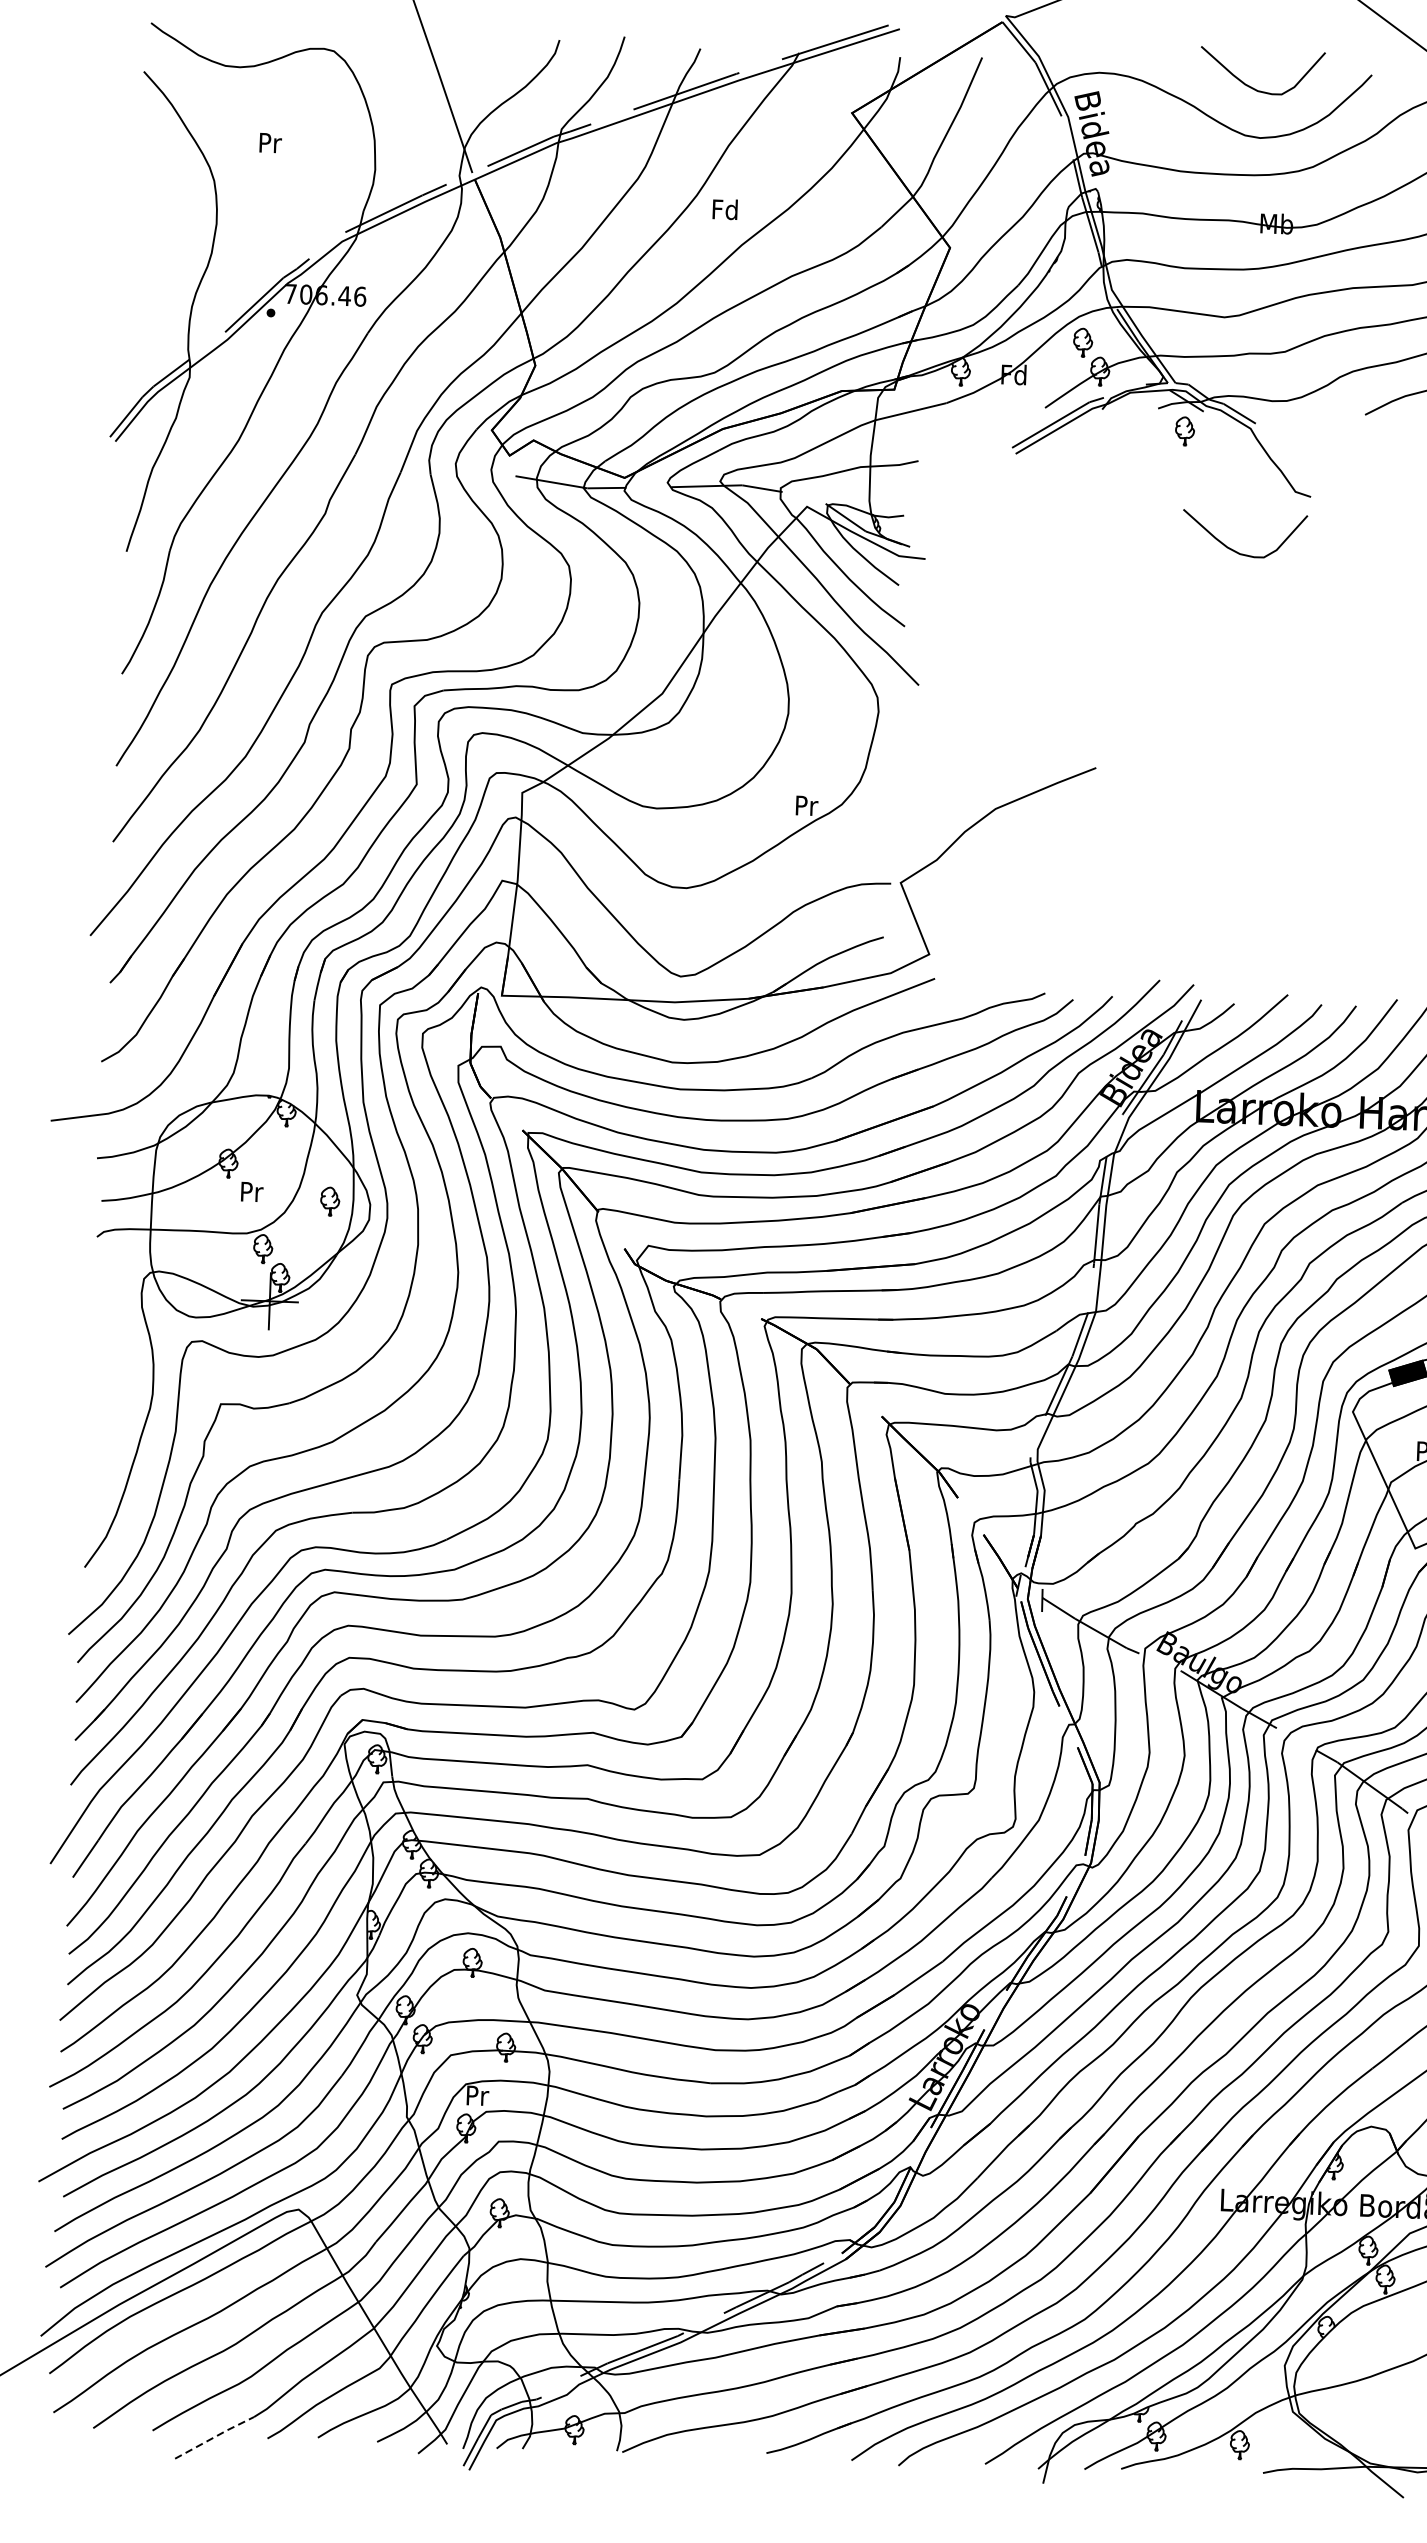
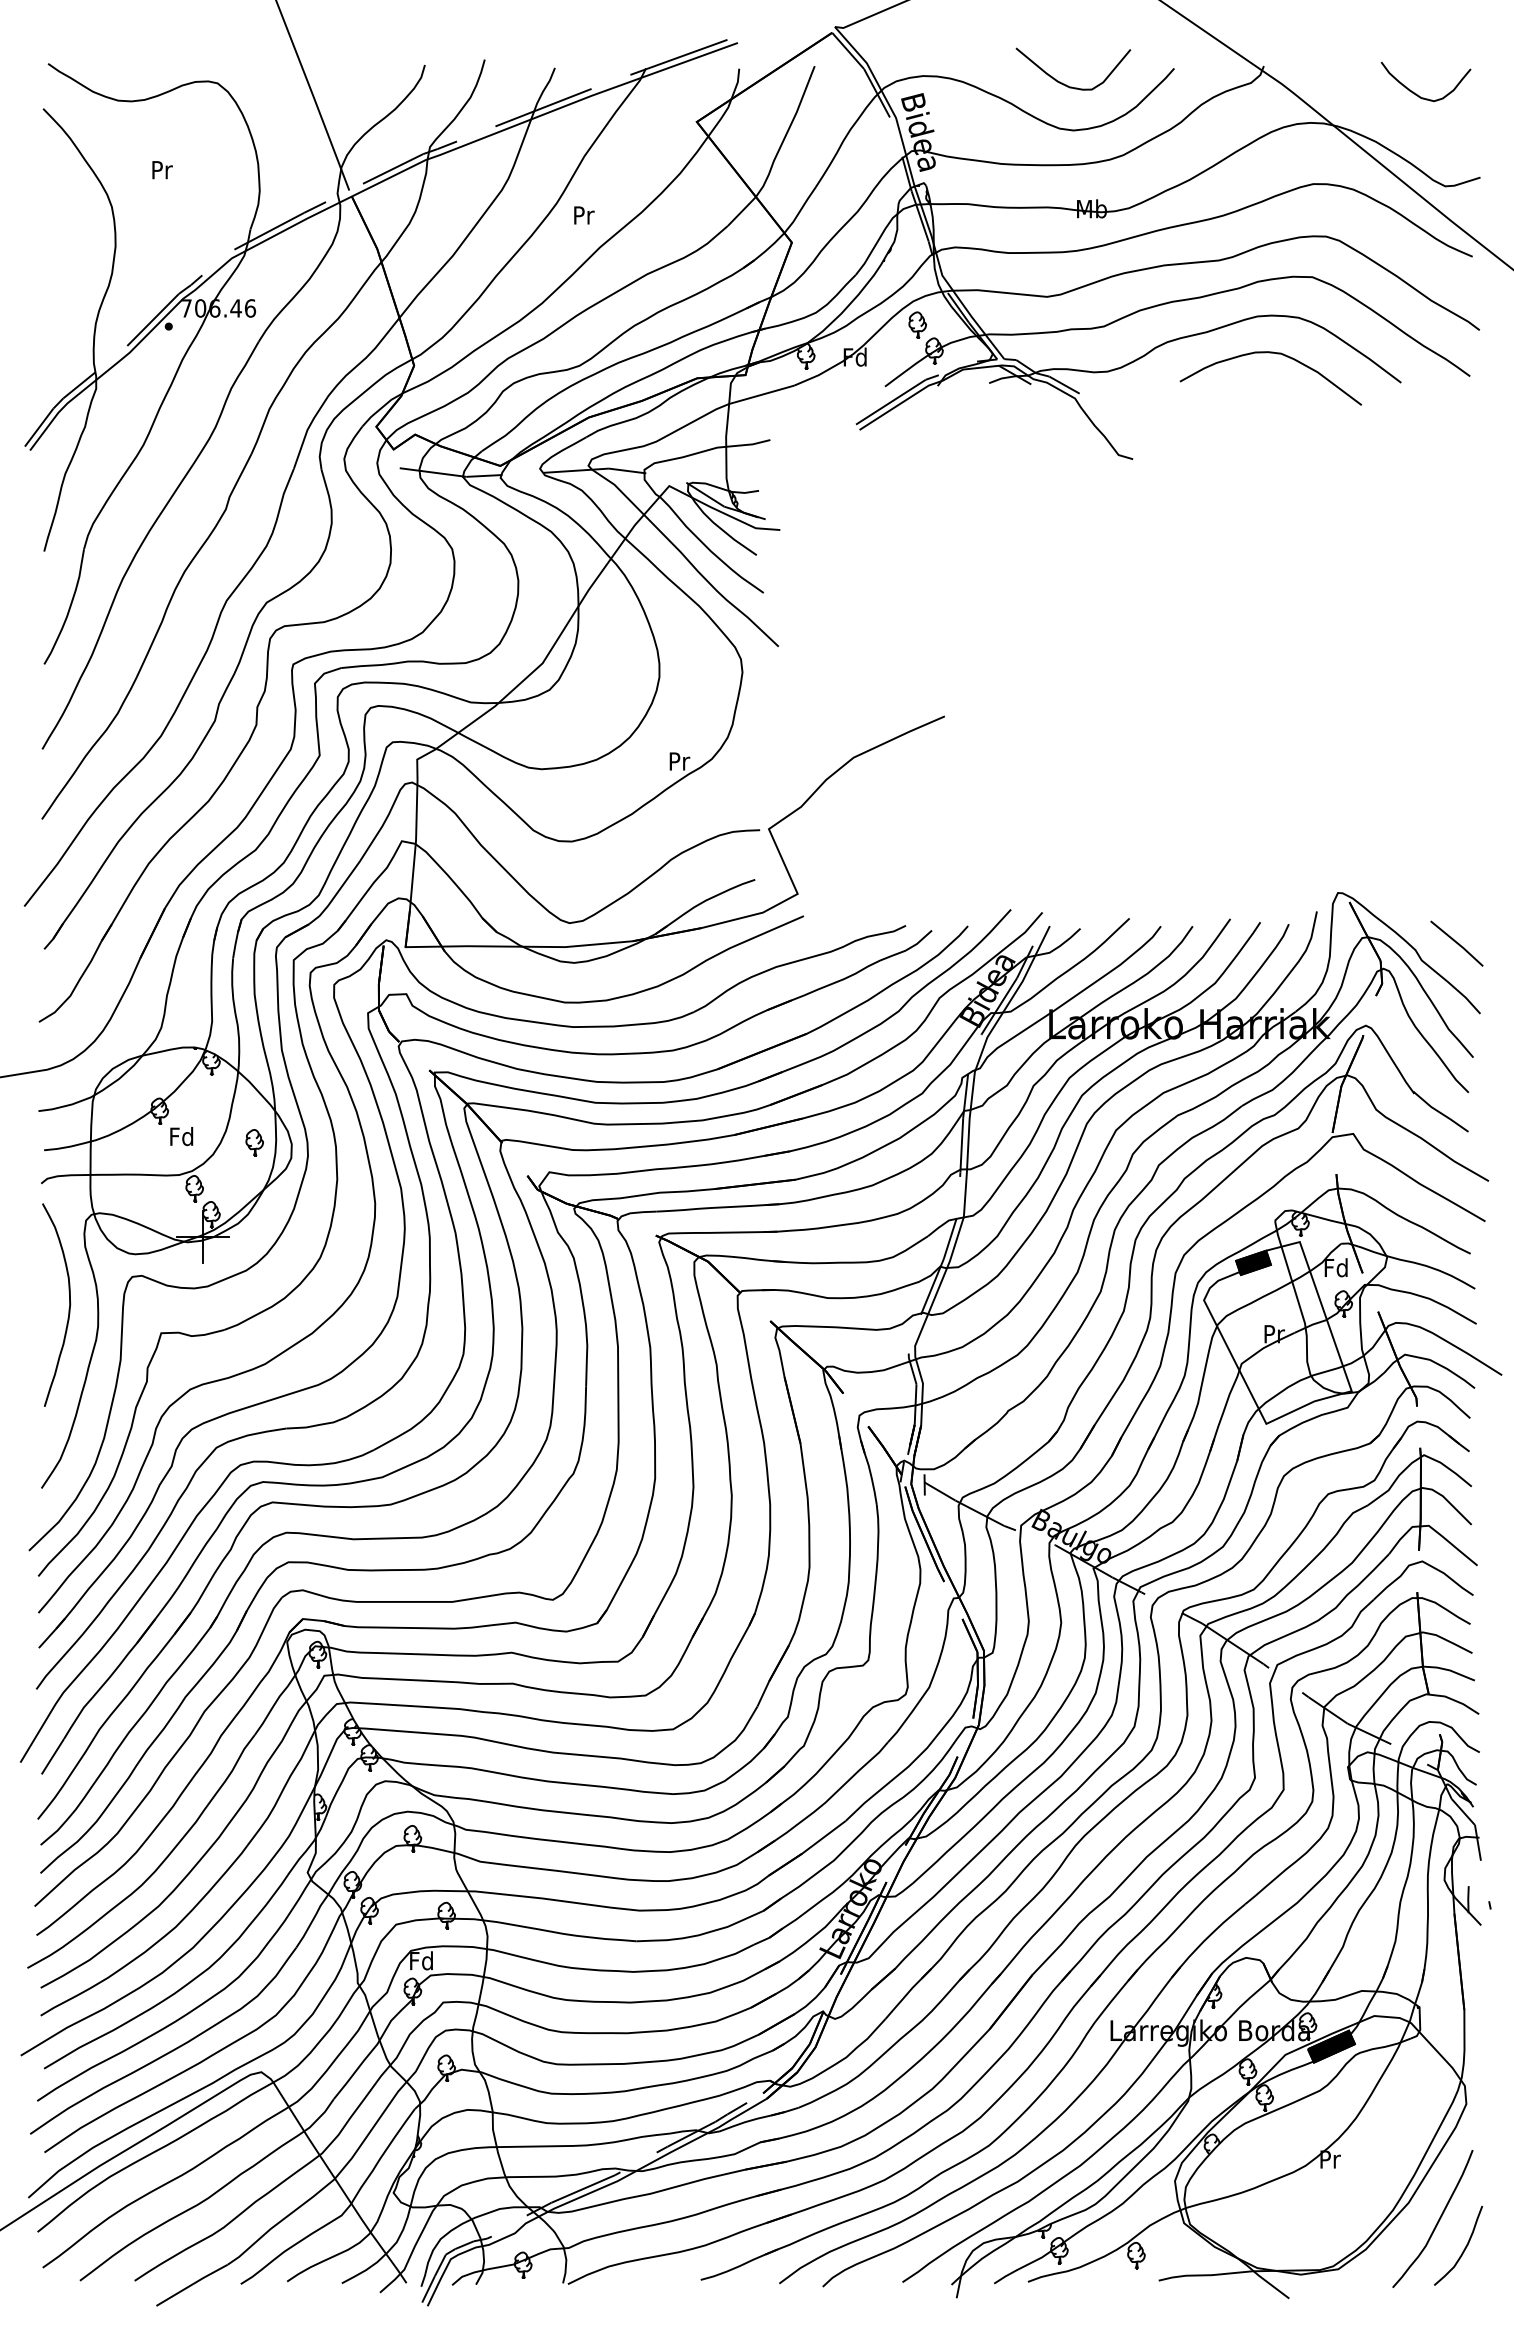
text: (725, 208) -> (583, 214), Fd -> Pr
part: (1184, 430) -> (1014, 402), removed
curve: (1236, 550) -> (1066, 511), removed
text: (251, 1191) -> (181, 1136), Pr -> Fd
curve: (121, 1373) -> (68, 1308), added
text: (476, 2095) -> (421, 1960), Pr -> Fd
line: (215, 2436) -> (192, 2284), dashed -> solid

